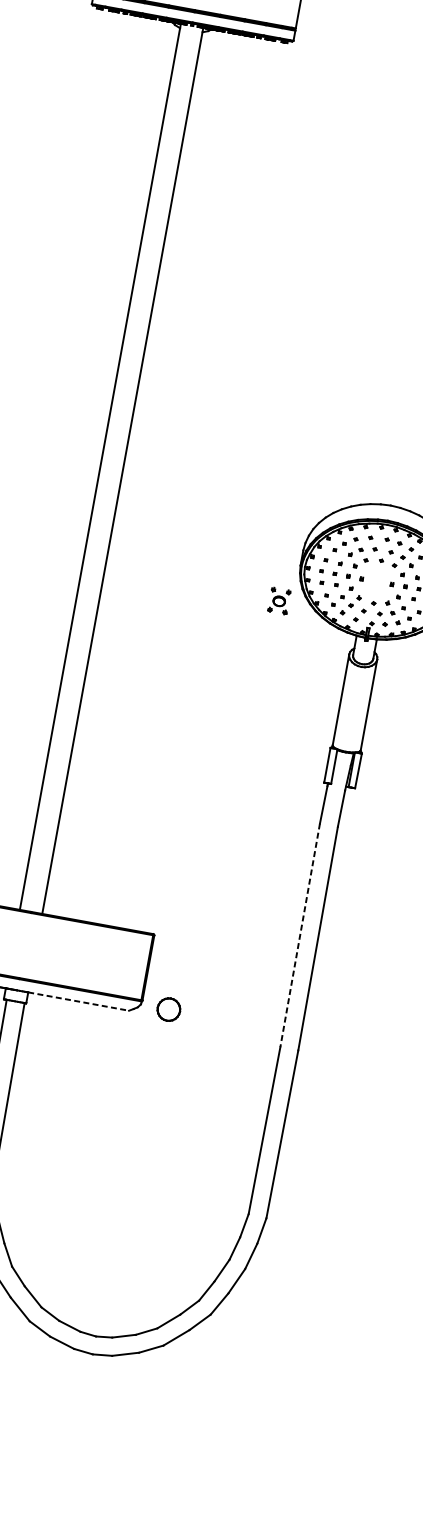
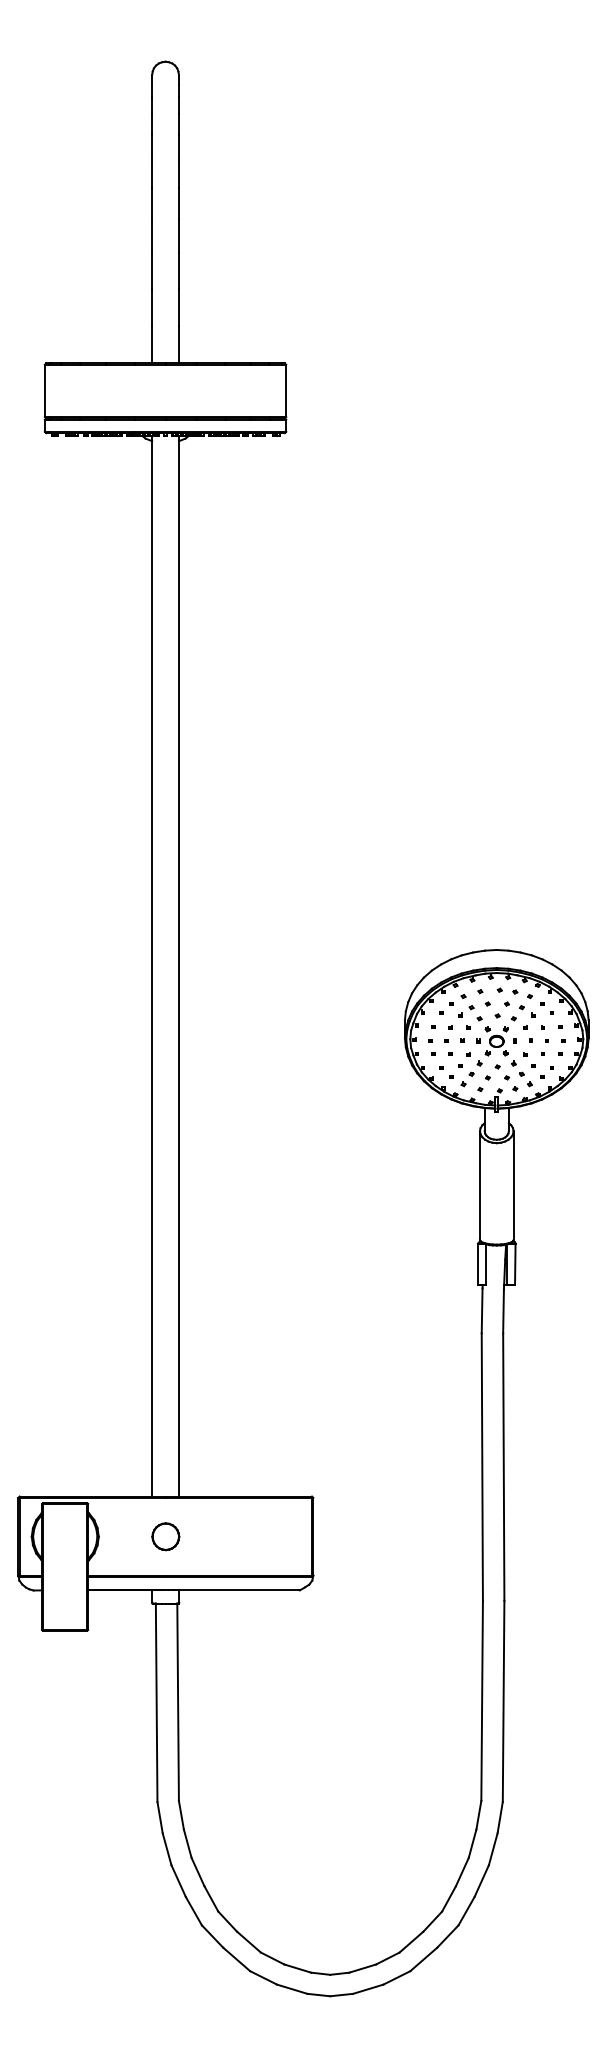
part: (279, 601) -> (496, 1041), moved
line: (300, 935) -> (482, 1467), dashed -> solid
line: (79, 1001) -> (240, 1590), dashed -> solid
part: (168, 1009) -> (165, 1536), moved

